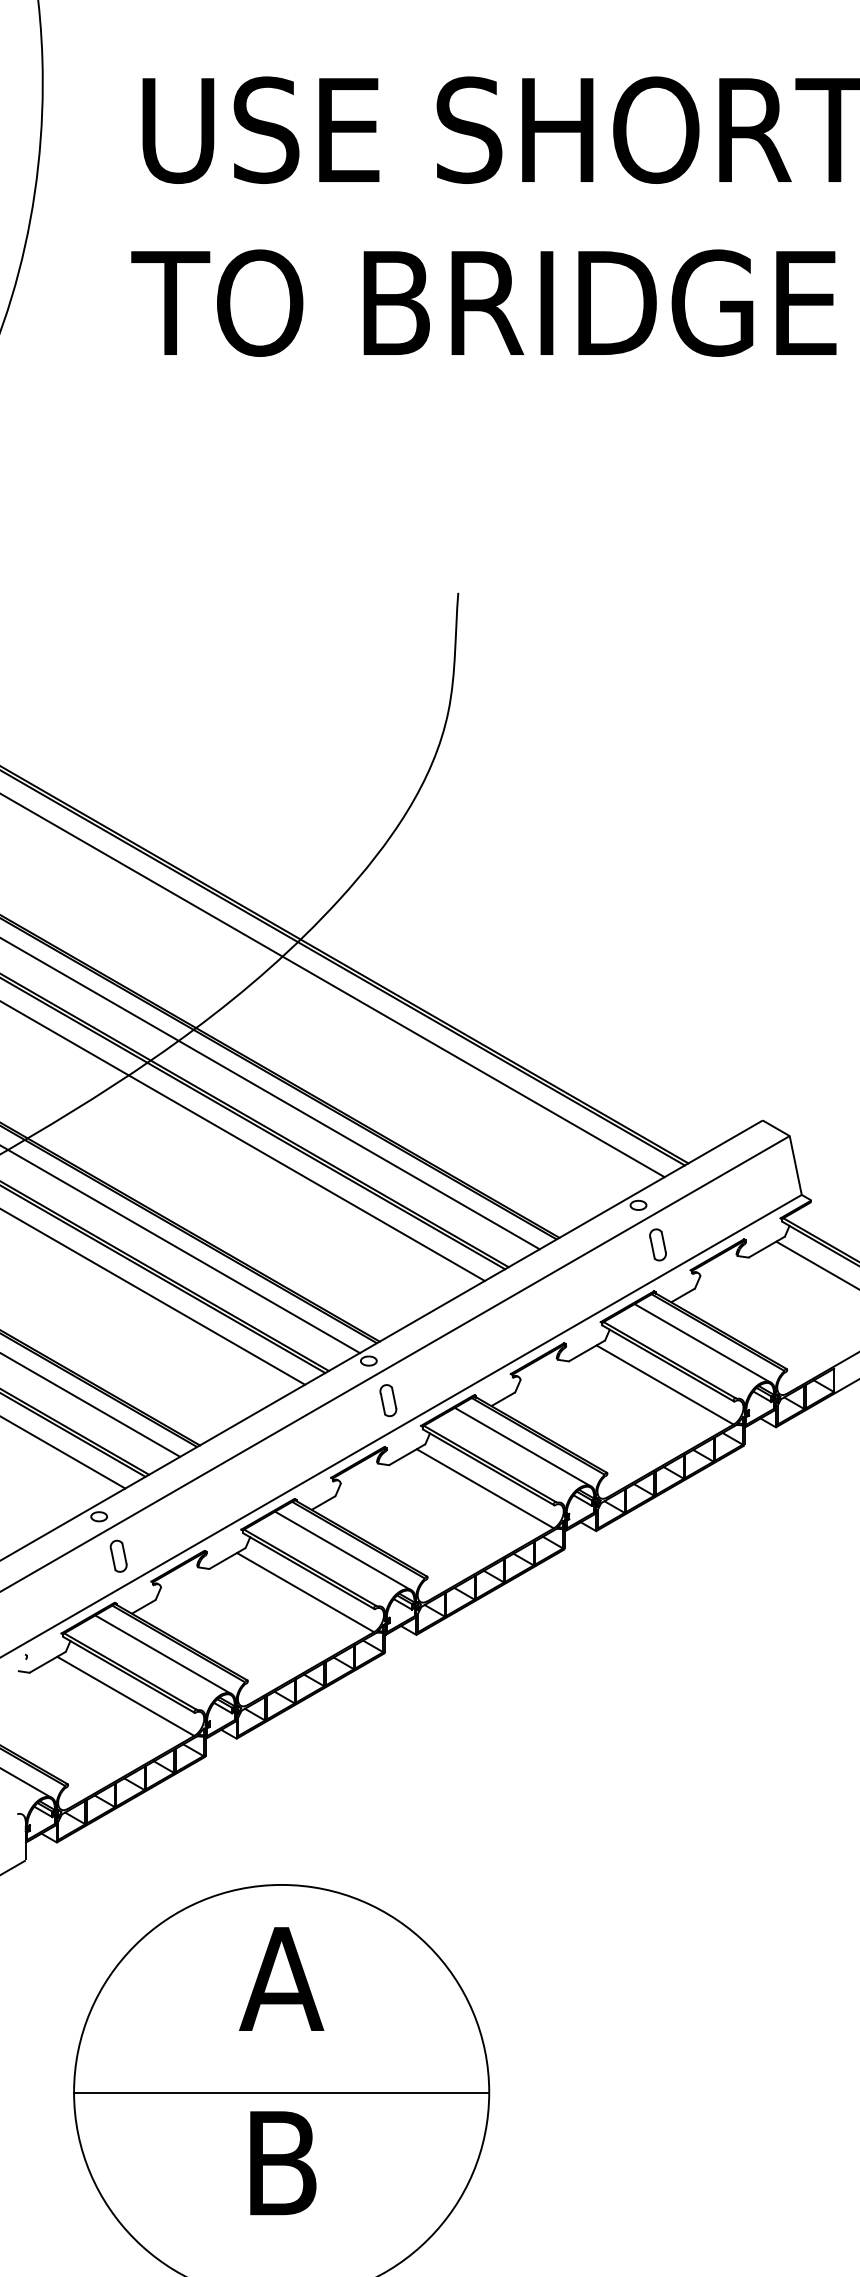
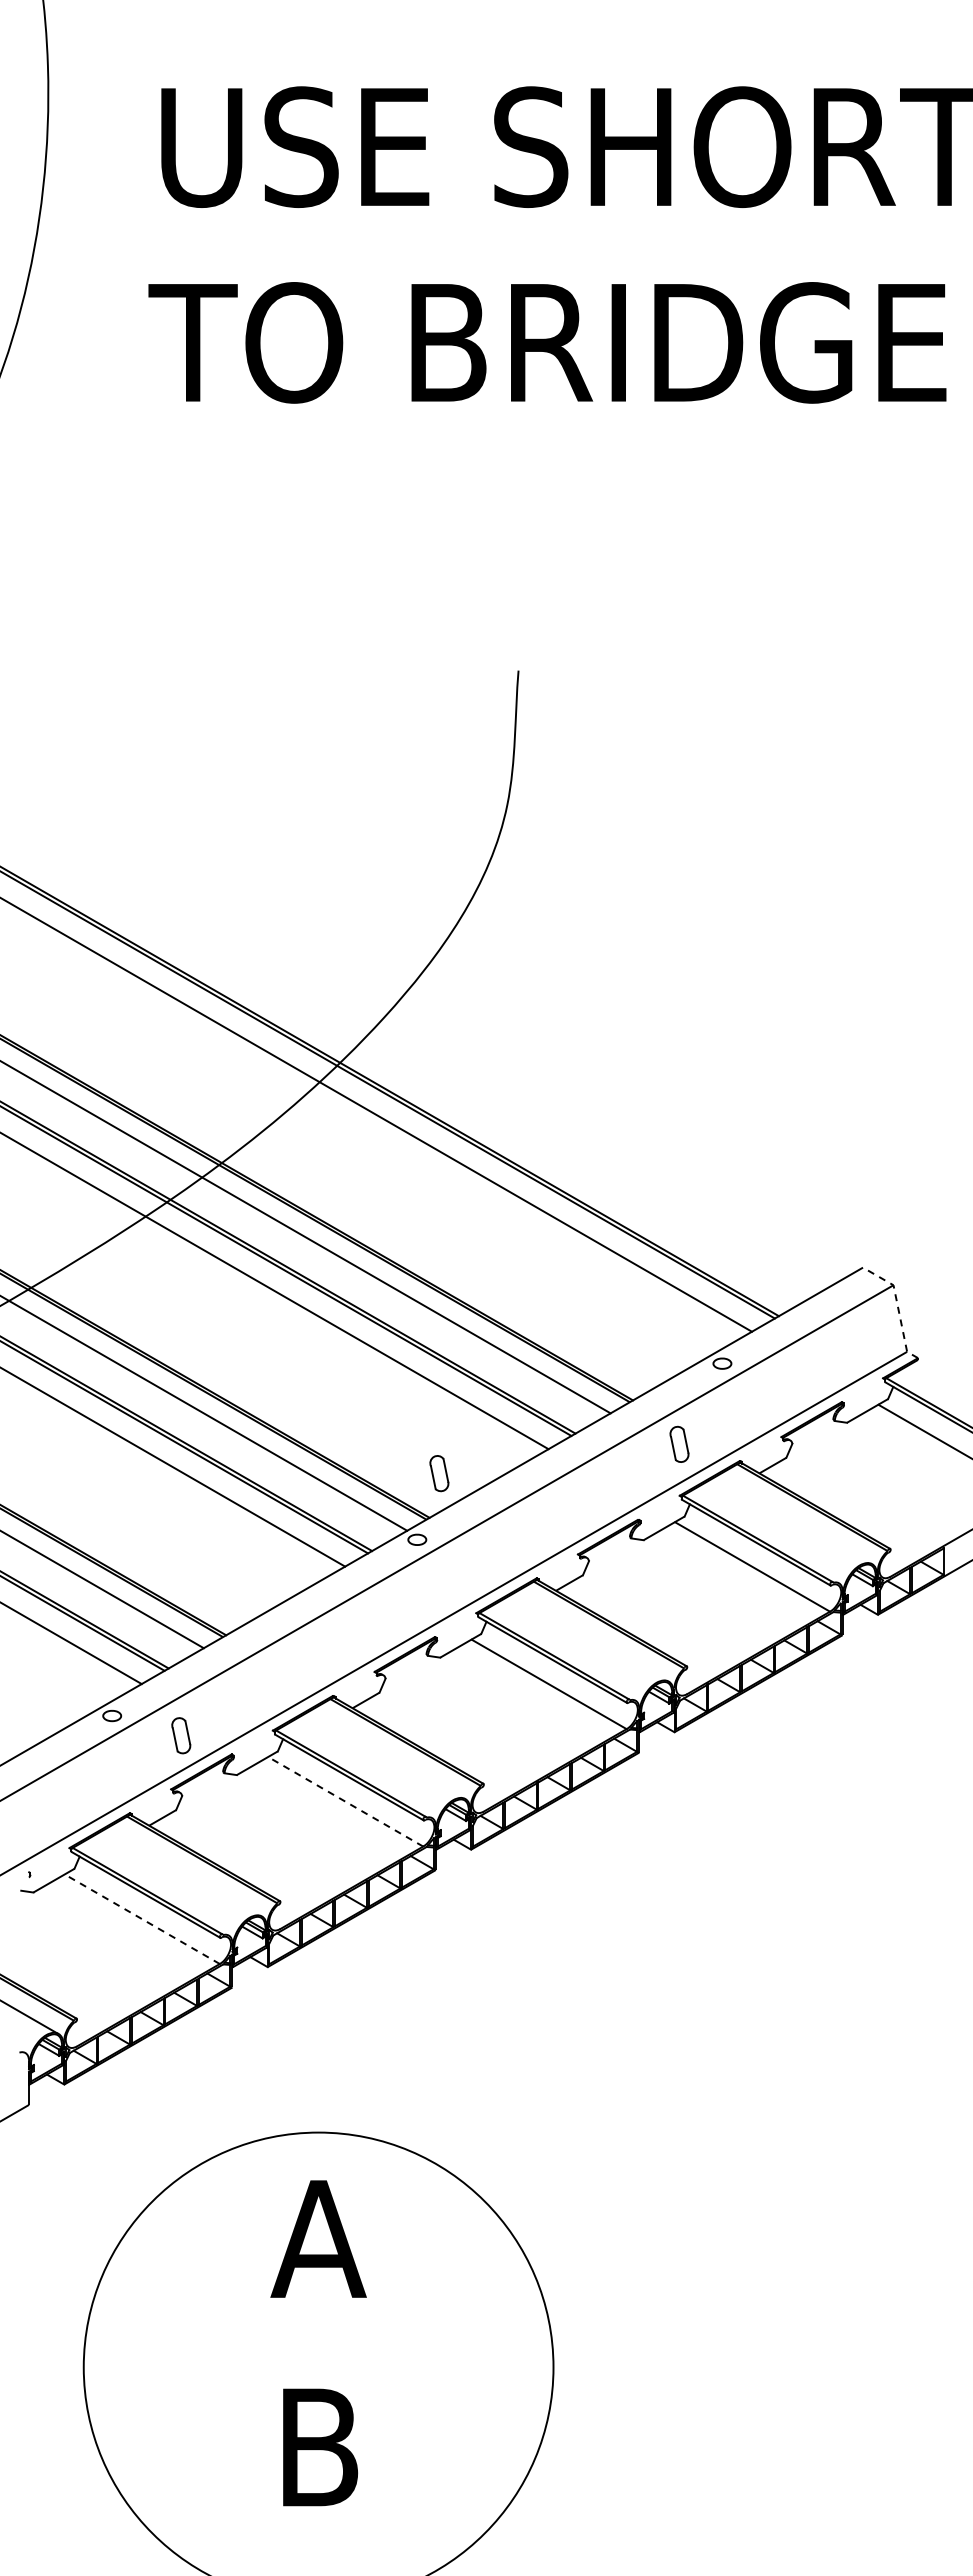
line: (793, 1154) -> (897, 1306), solid -> dashed
part: (658, 1244) -> (679, 1443), moved
line: (702, 1343) -> (794, 1519), removed
part: (388, 1400) -> (439, 1473), moved
line: (522, 1446) -> (591, 1636), removed
line: (342, 1550) -> (387, 1754), removed
part: (118, 1556) -> (181, 1735), moved
line: (305, 1592) -> (345, 1801), solid -> dashed
line: (163, 1654) -> (184, 1871), removed
line: (125, 1696) -> (141, 1919), solid -> dashed
line: (281, 2092) -> (318, 2367), removed

